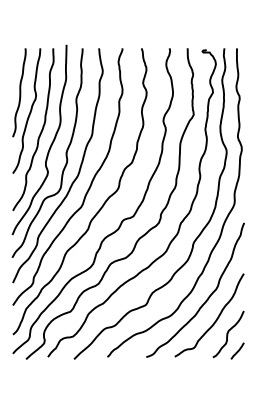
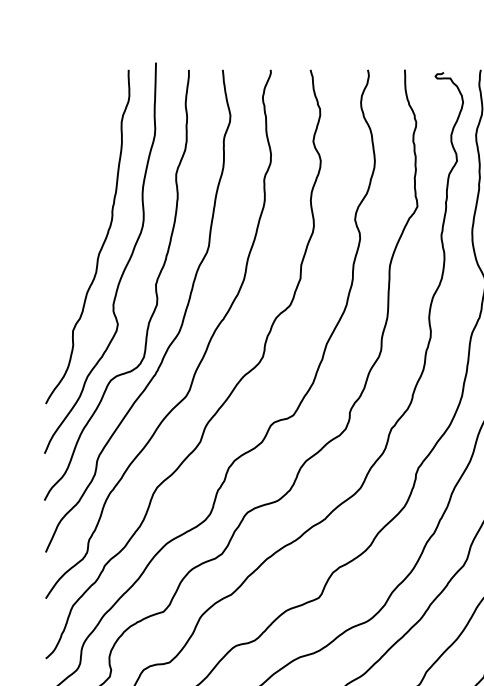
part: (26, 110) -> (73, 197), removed

